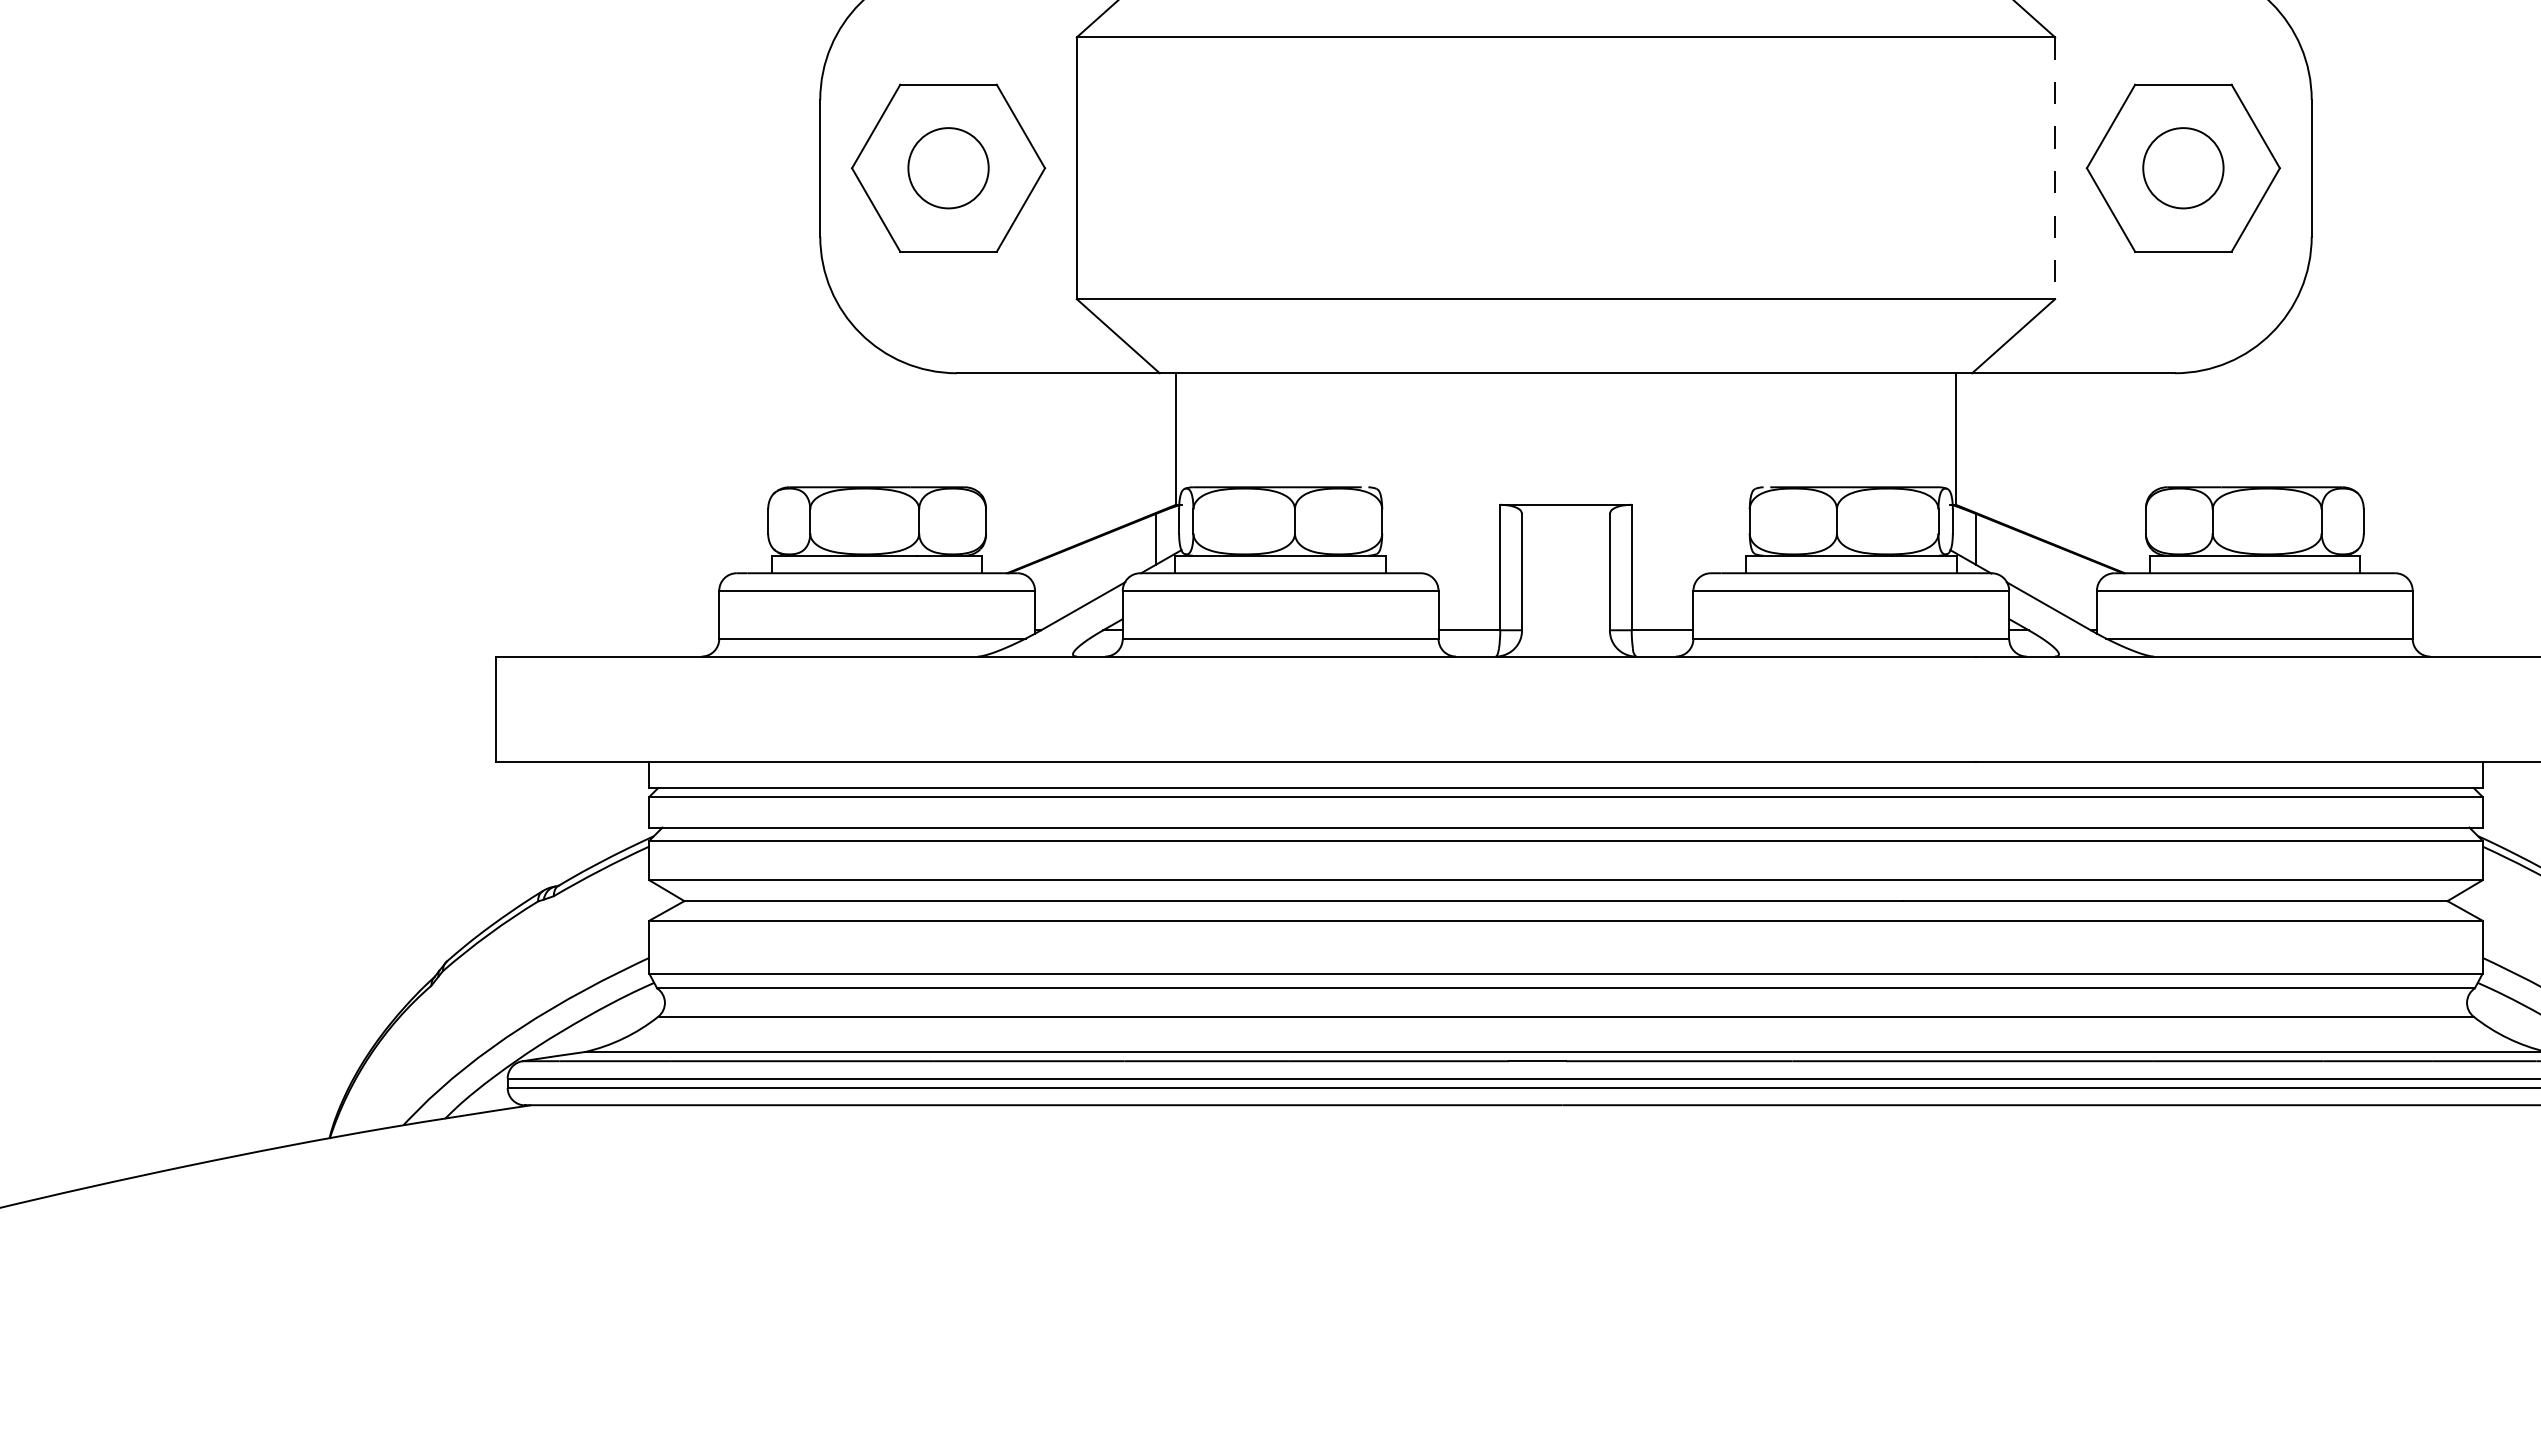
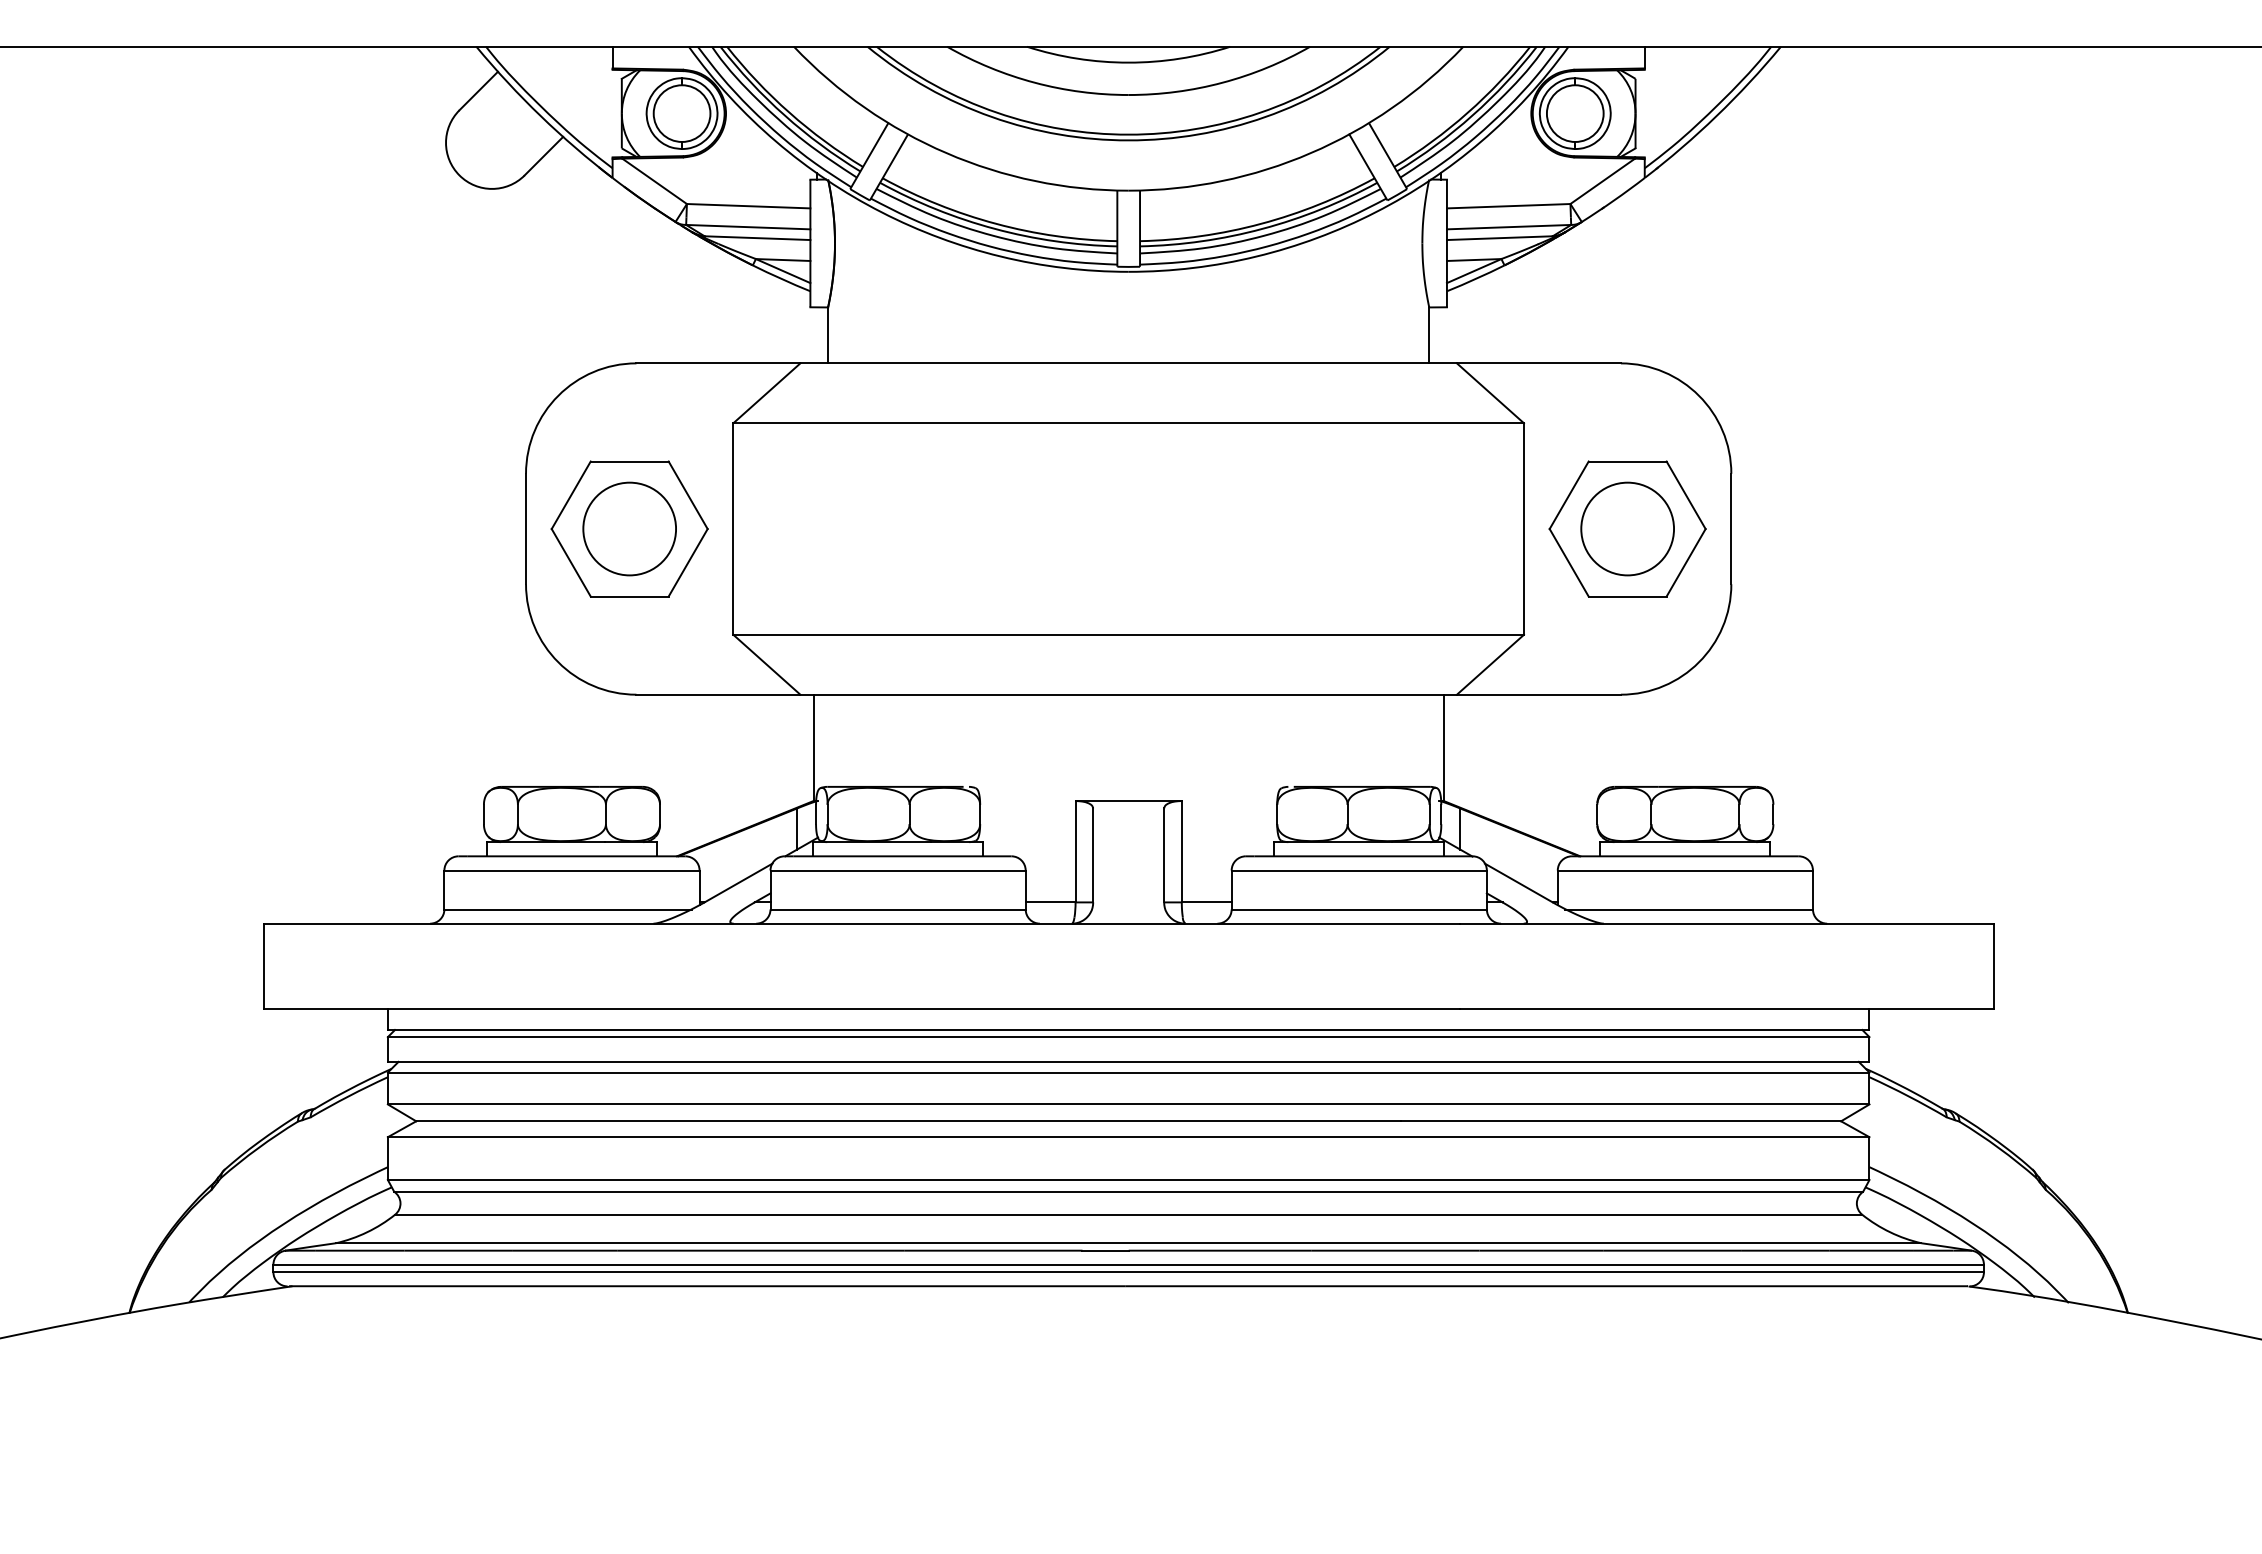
circle: (948, 167) -> (629, 528), size x1.43
circle: (2183, 167) -> (1627, 528), size x1.43
line: (2054, 168) -> (1523, 529), dashed -> solid

